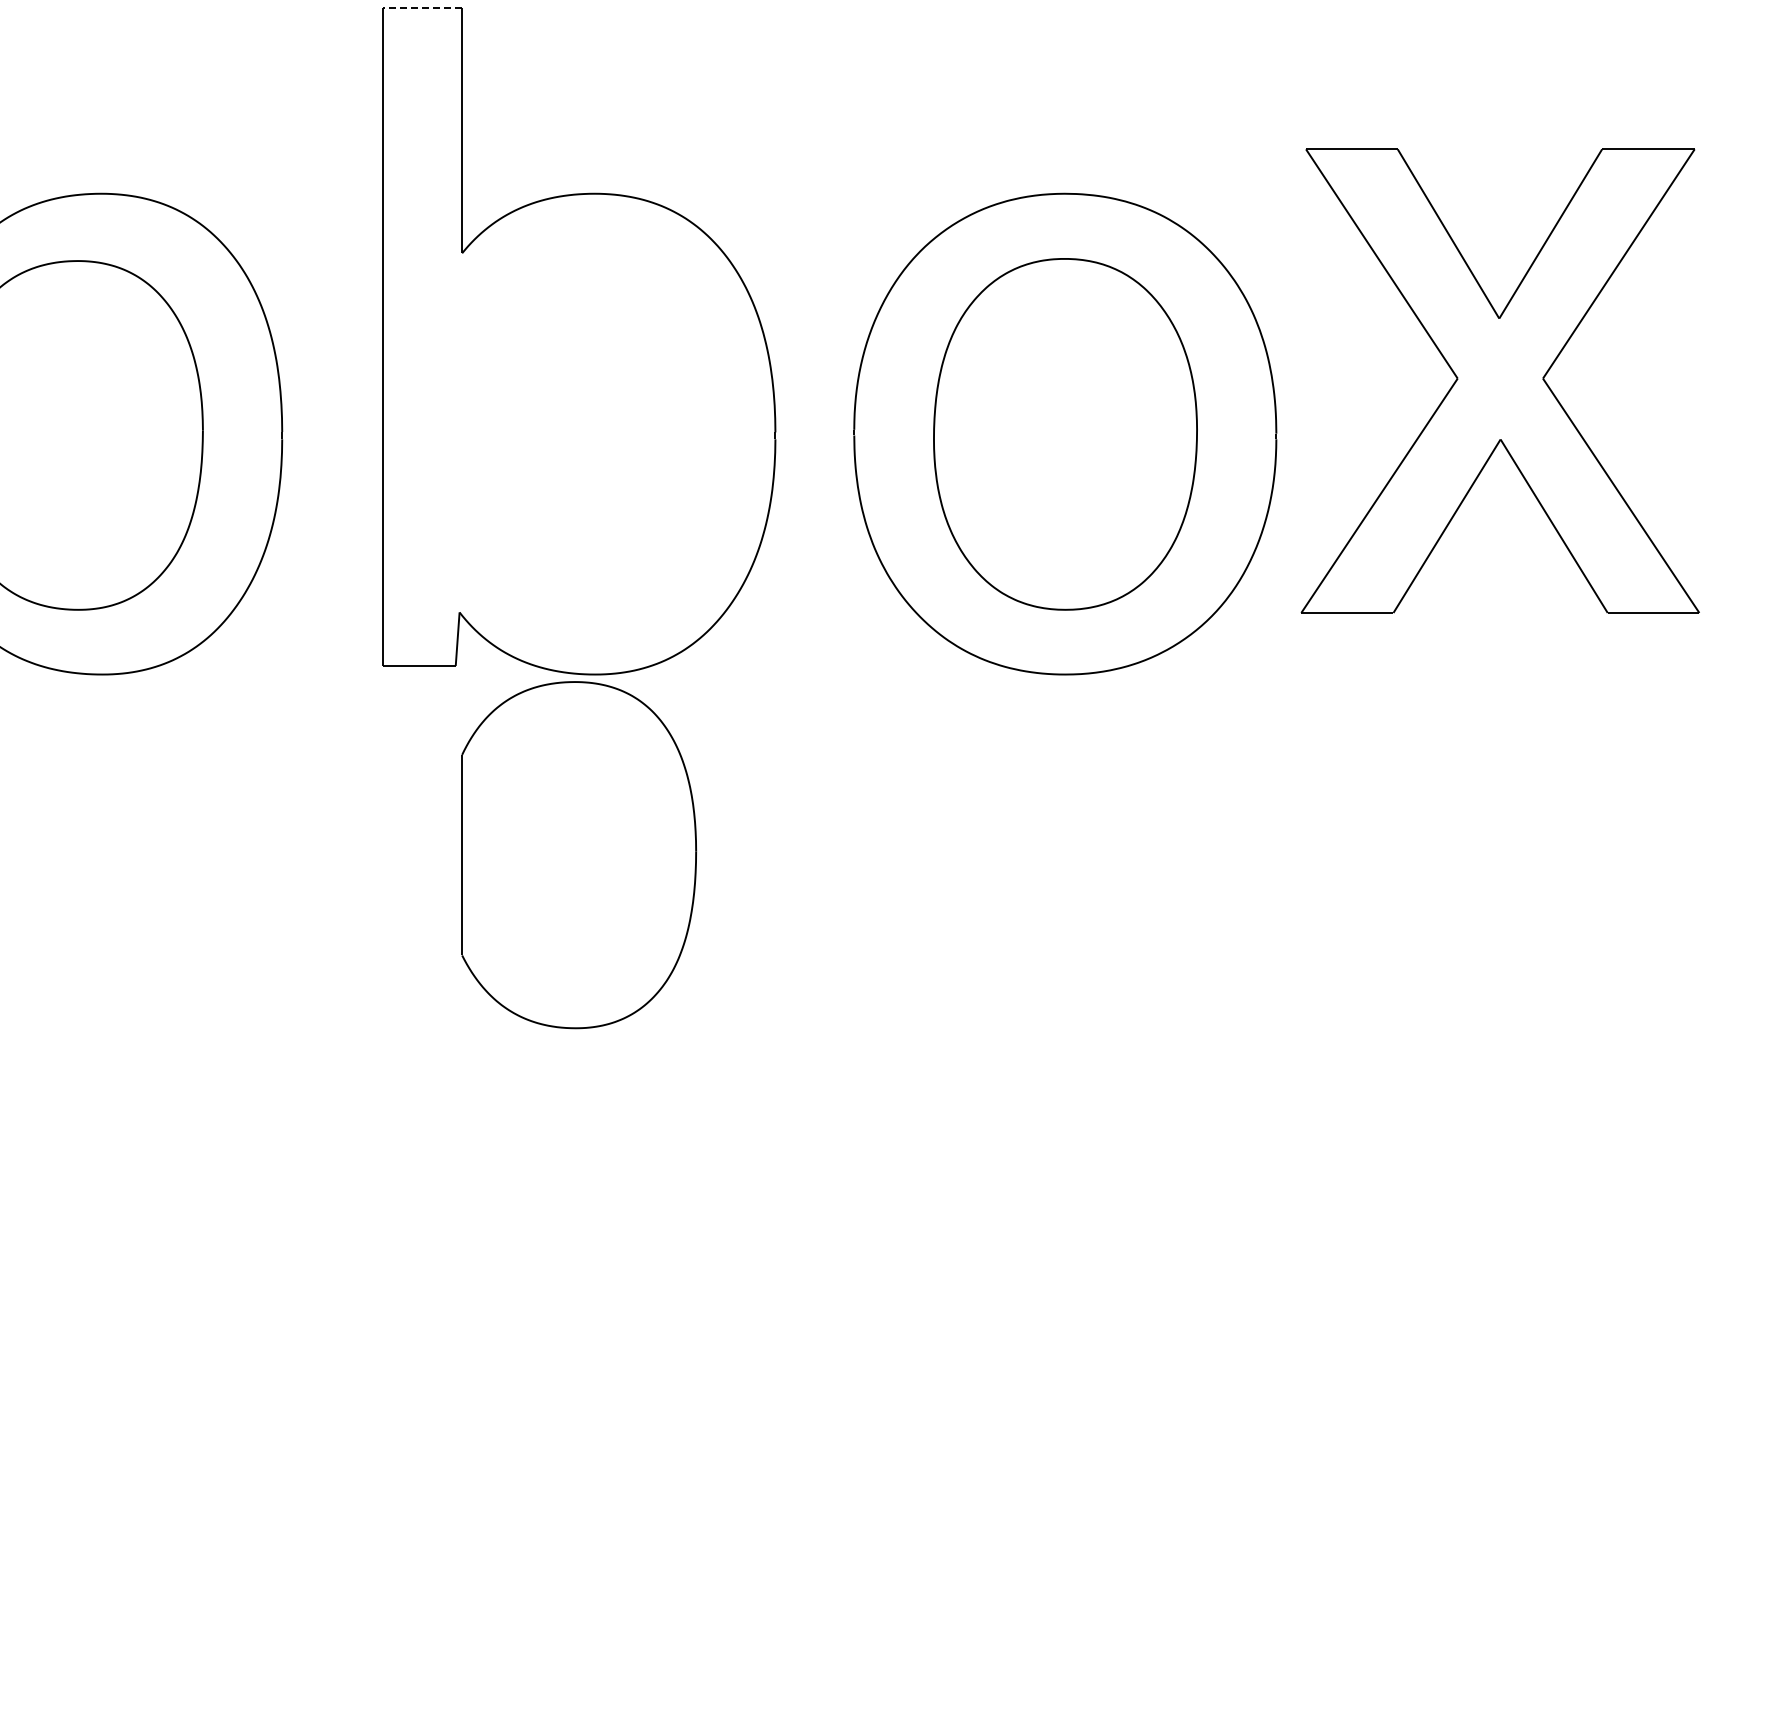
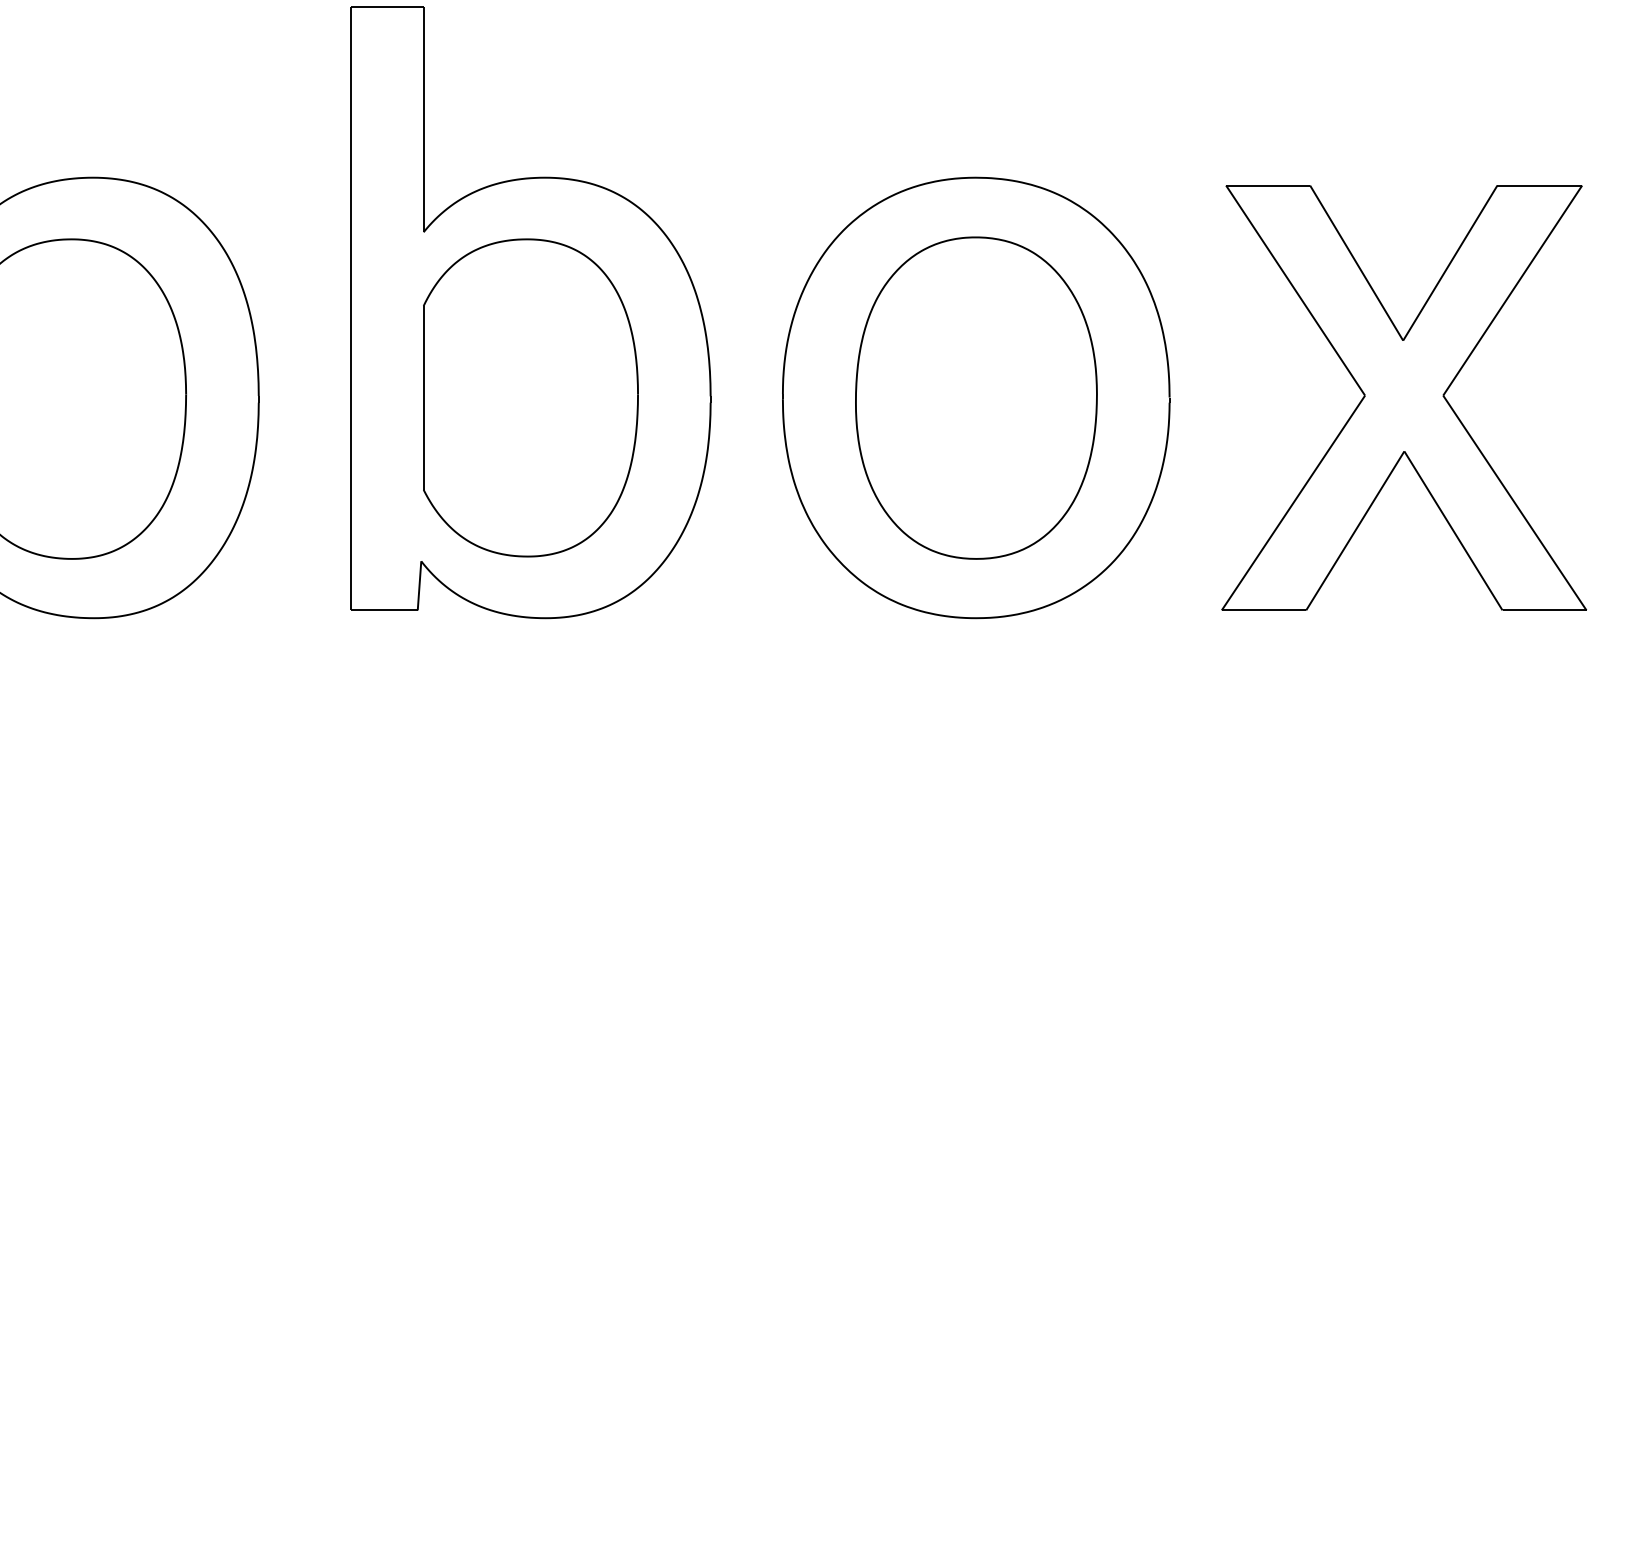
line: (422, 7) -> (387, 7), dashed -> solid
part: (1499, 380) -> (1403, 397), moved
part: (579, 855) -> (531, 398), moved

